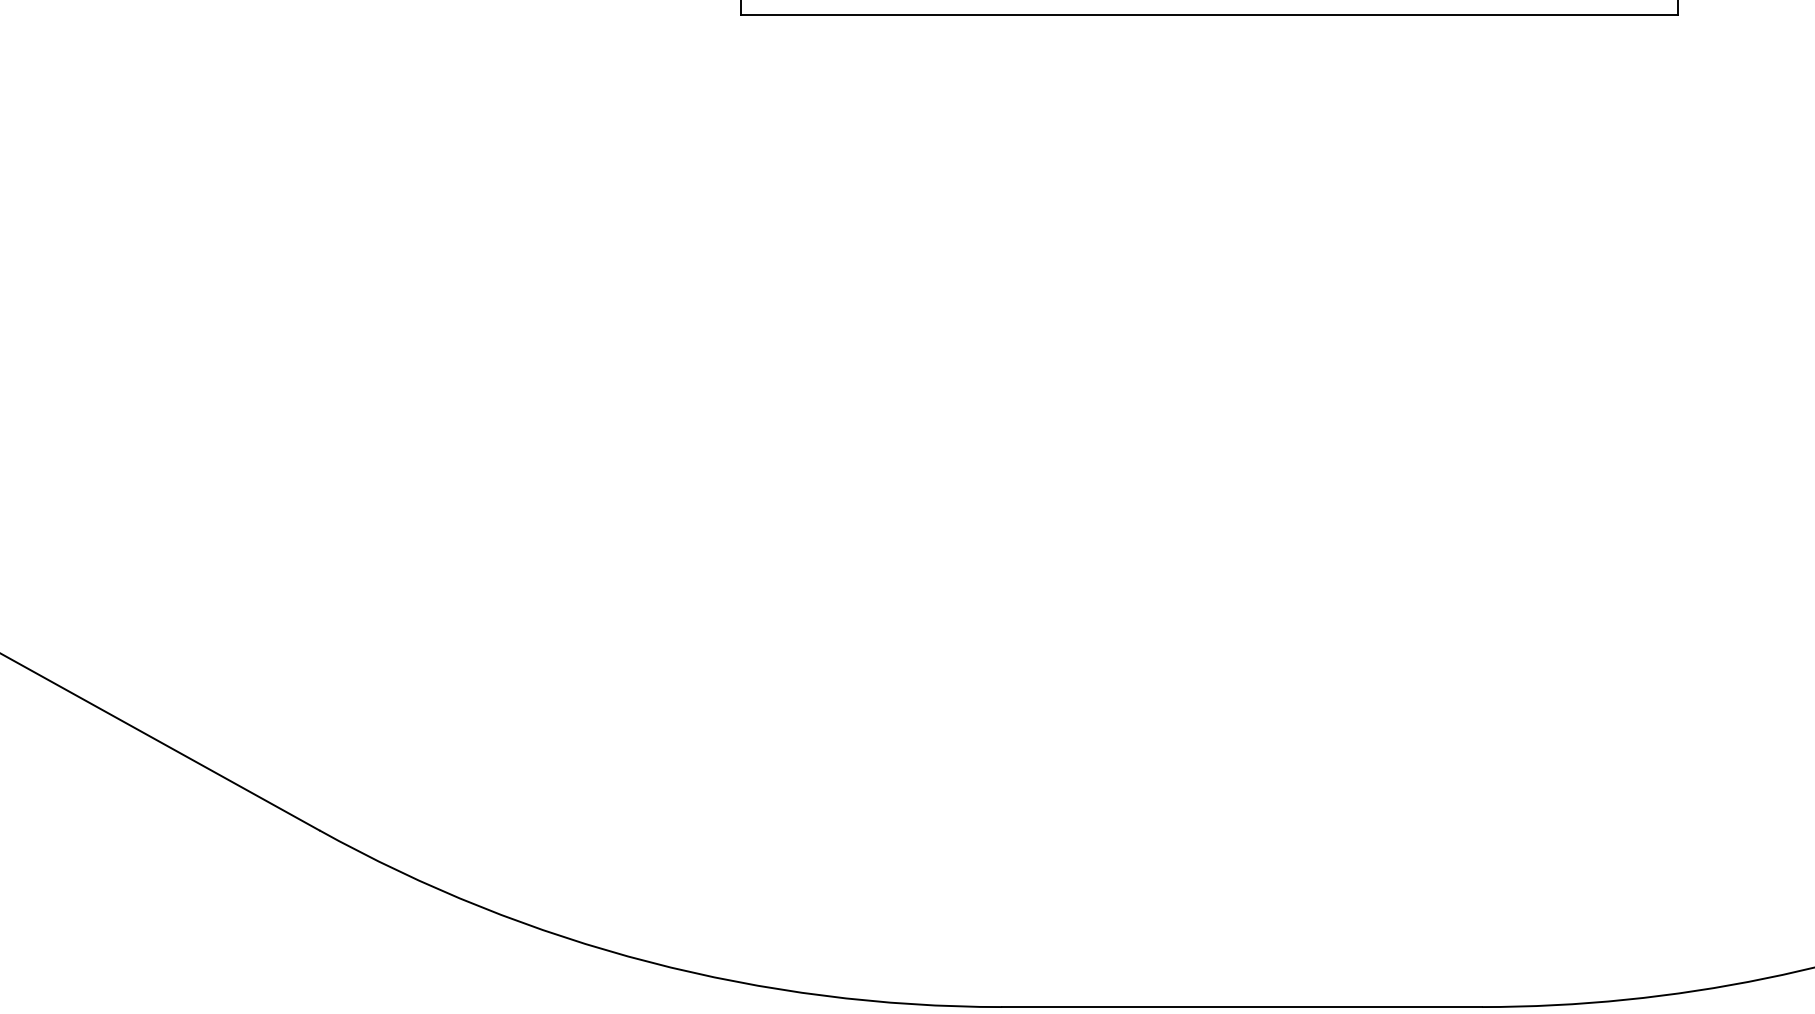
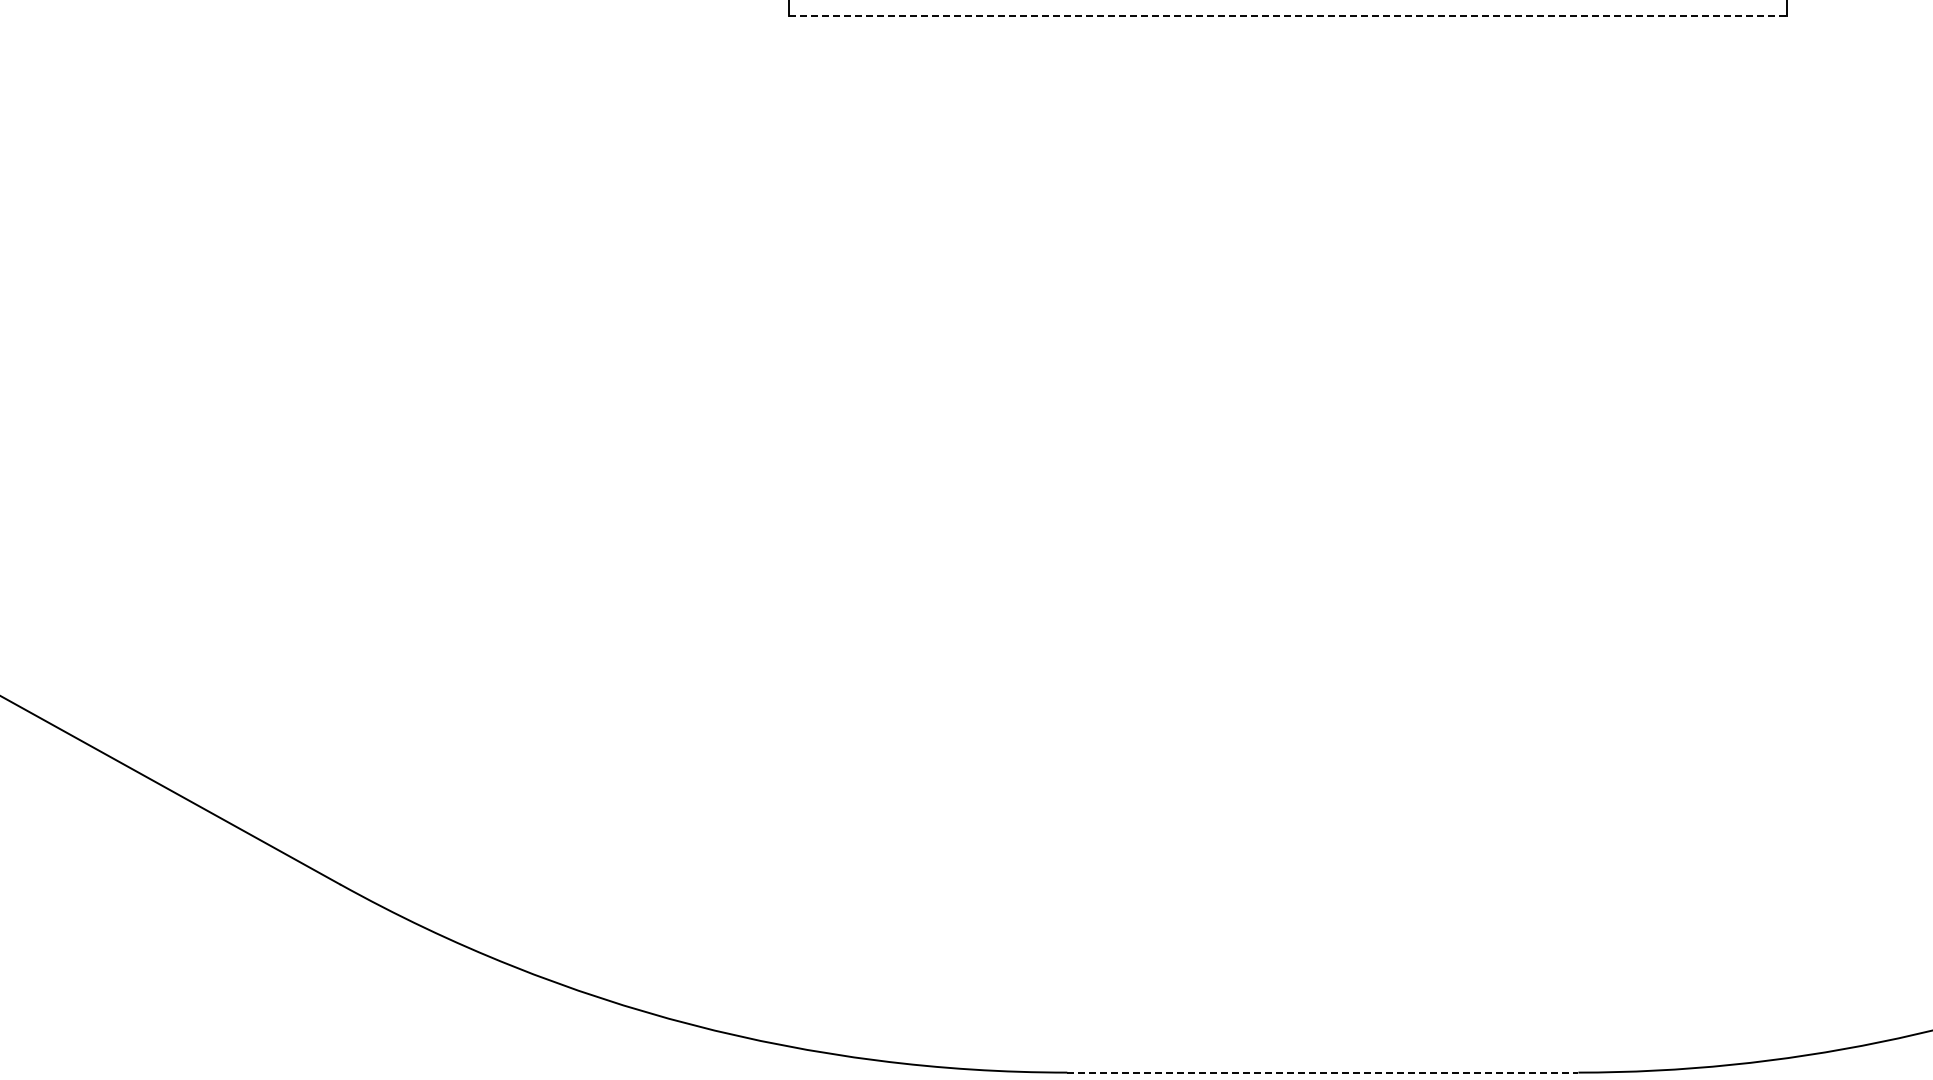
line: (1209, 15) -> (1288, 16), solid -> dashed
line: (1241, 1006) -> (1322, 1072), solid -> dashed

